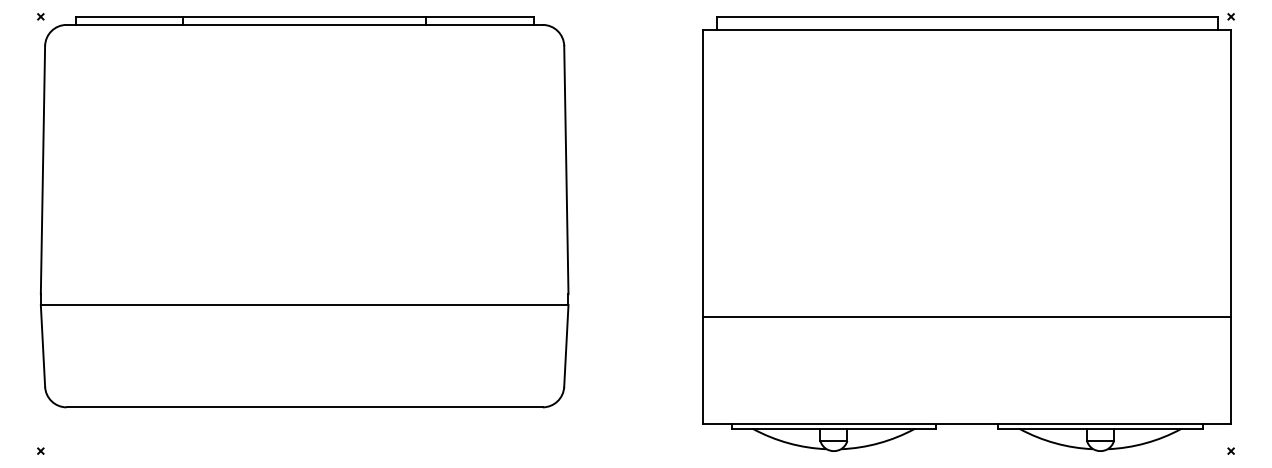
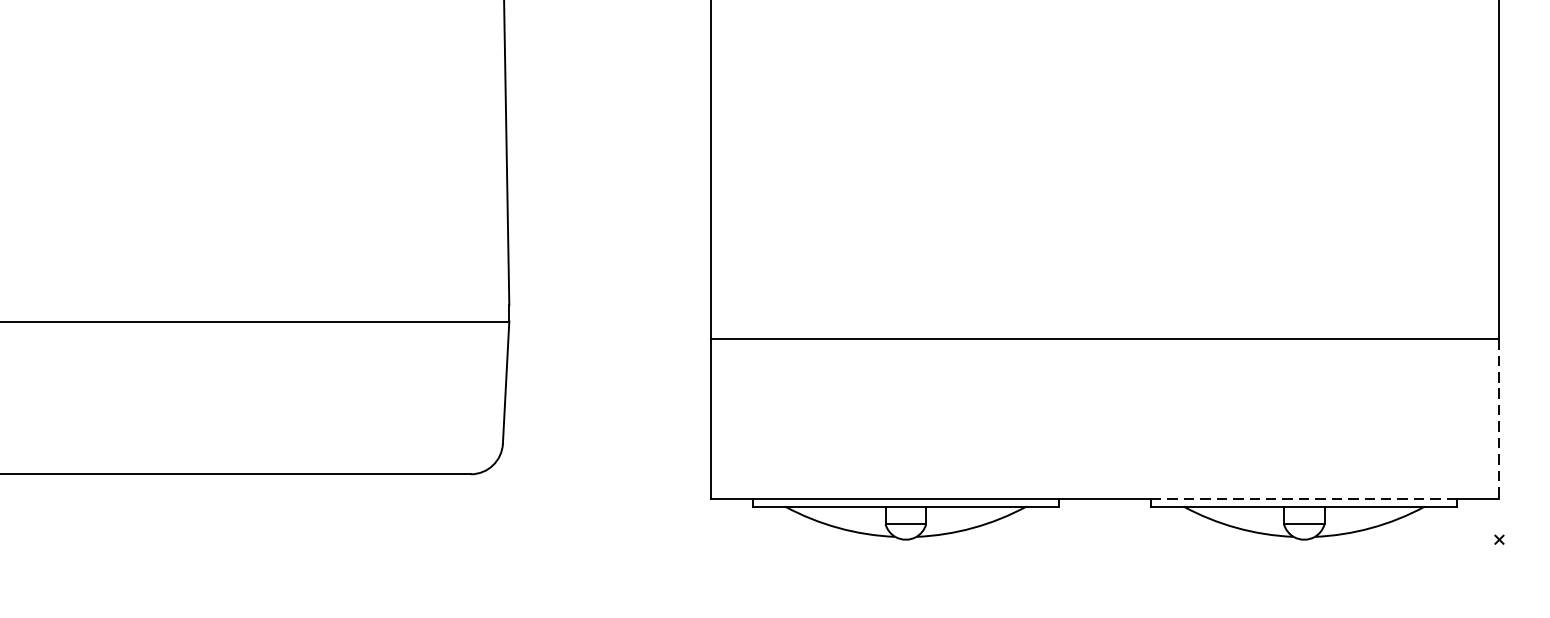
line: (1231, 370) -> (1499, 419), solid -> dashed
line: (1100, 424) -> (1304, 499), solid -> dashed

